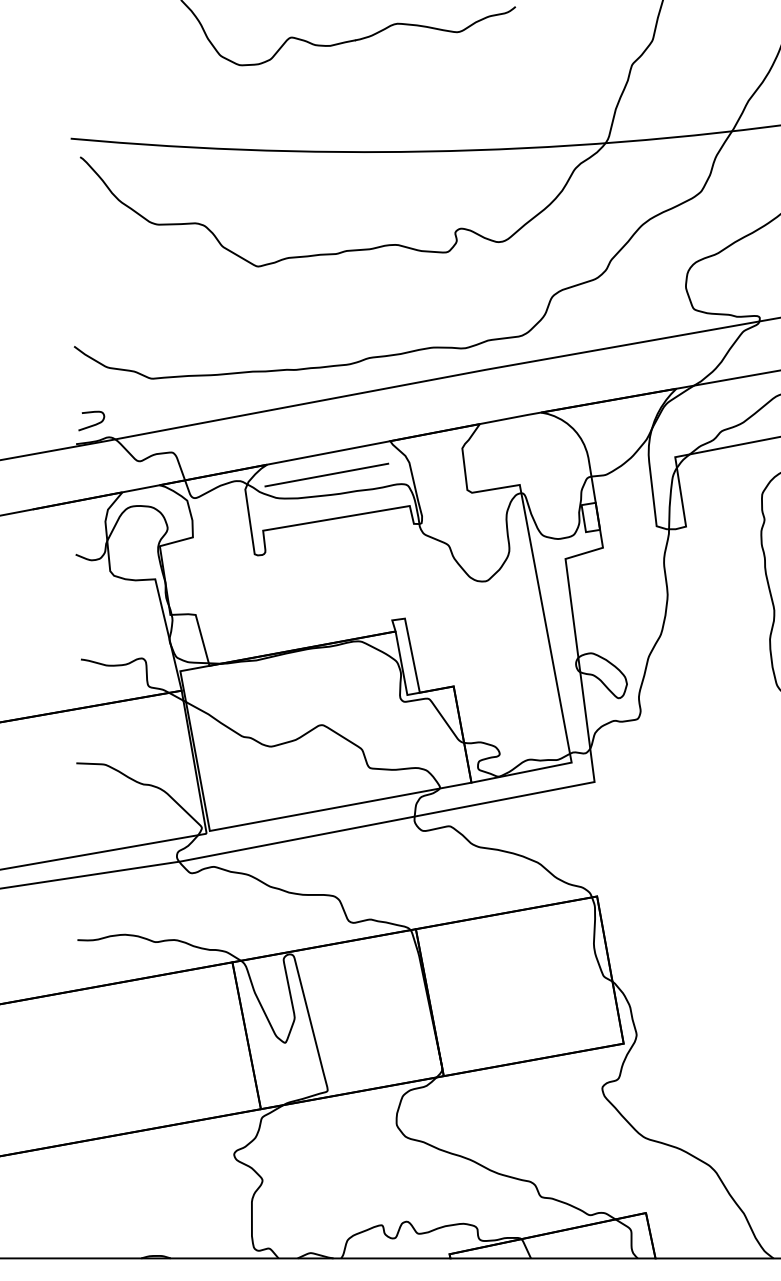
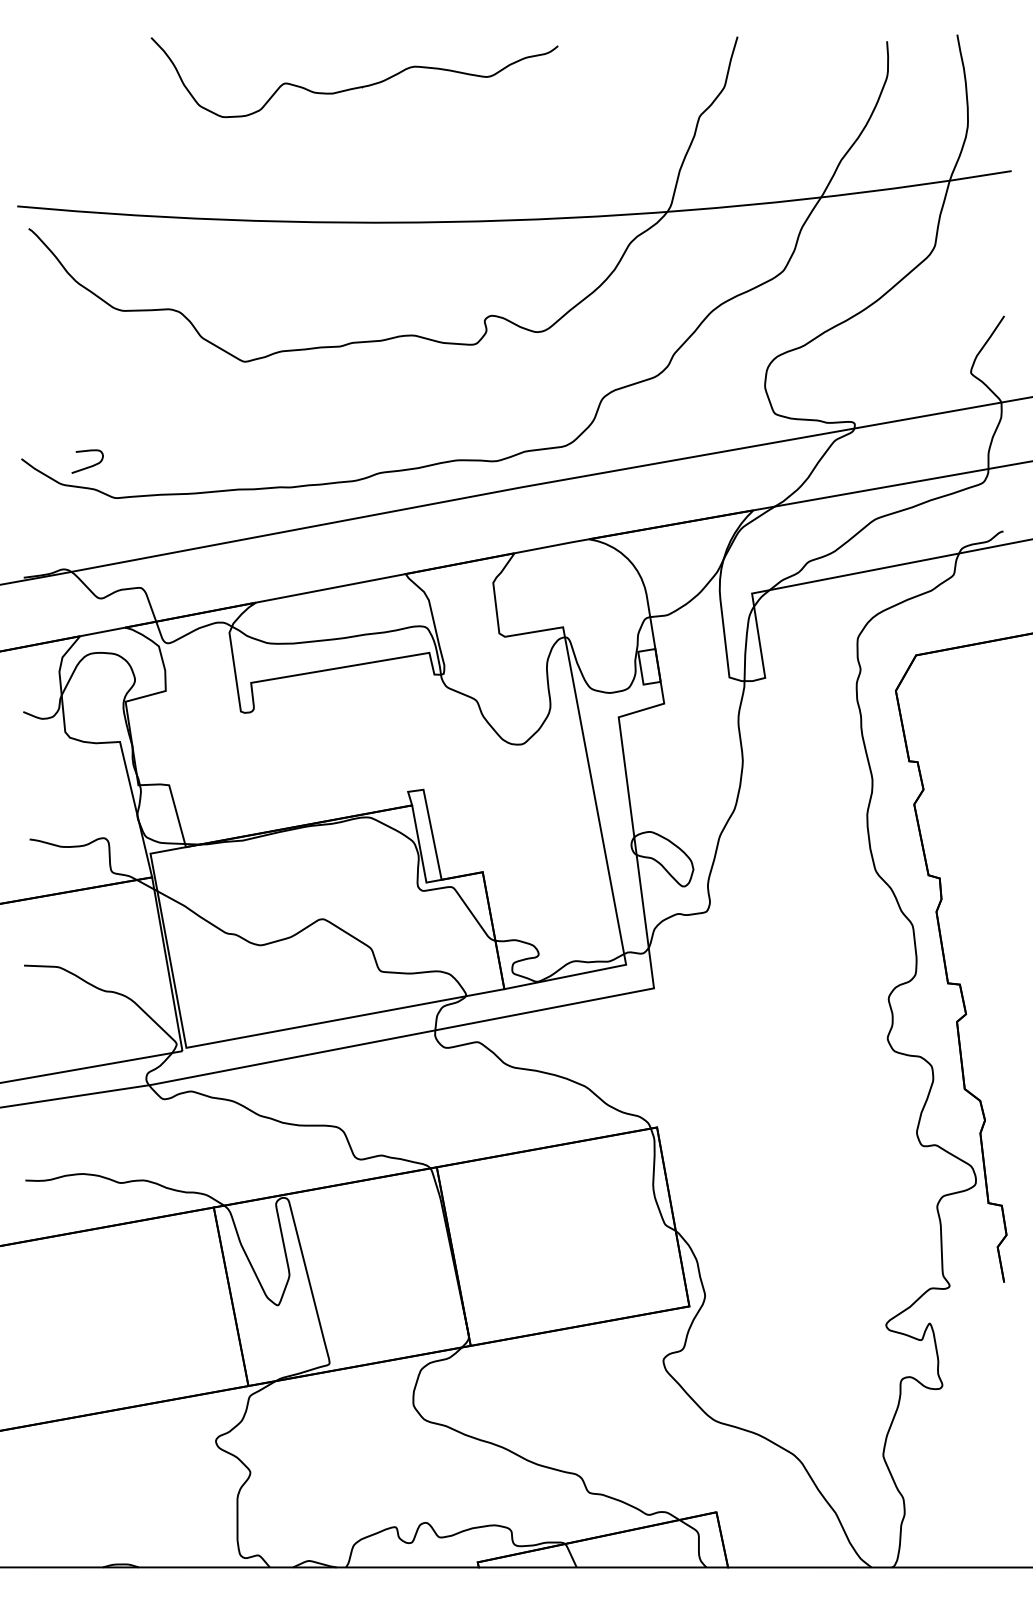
curve: (93, 424) -> (90, 465), moved
line: (326, 475) -> (328, 615), removed

